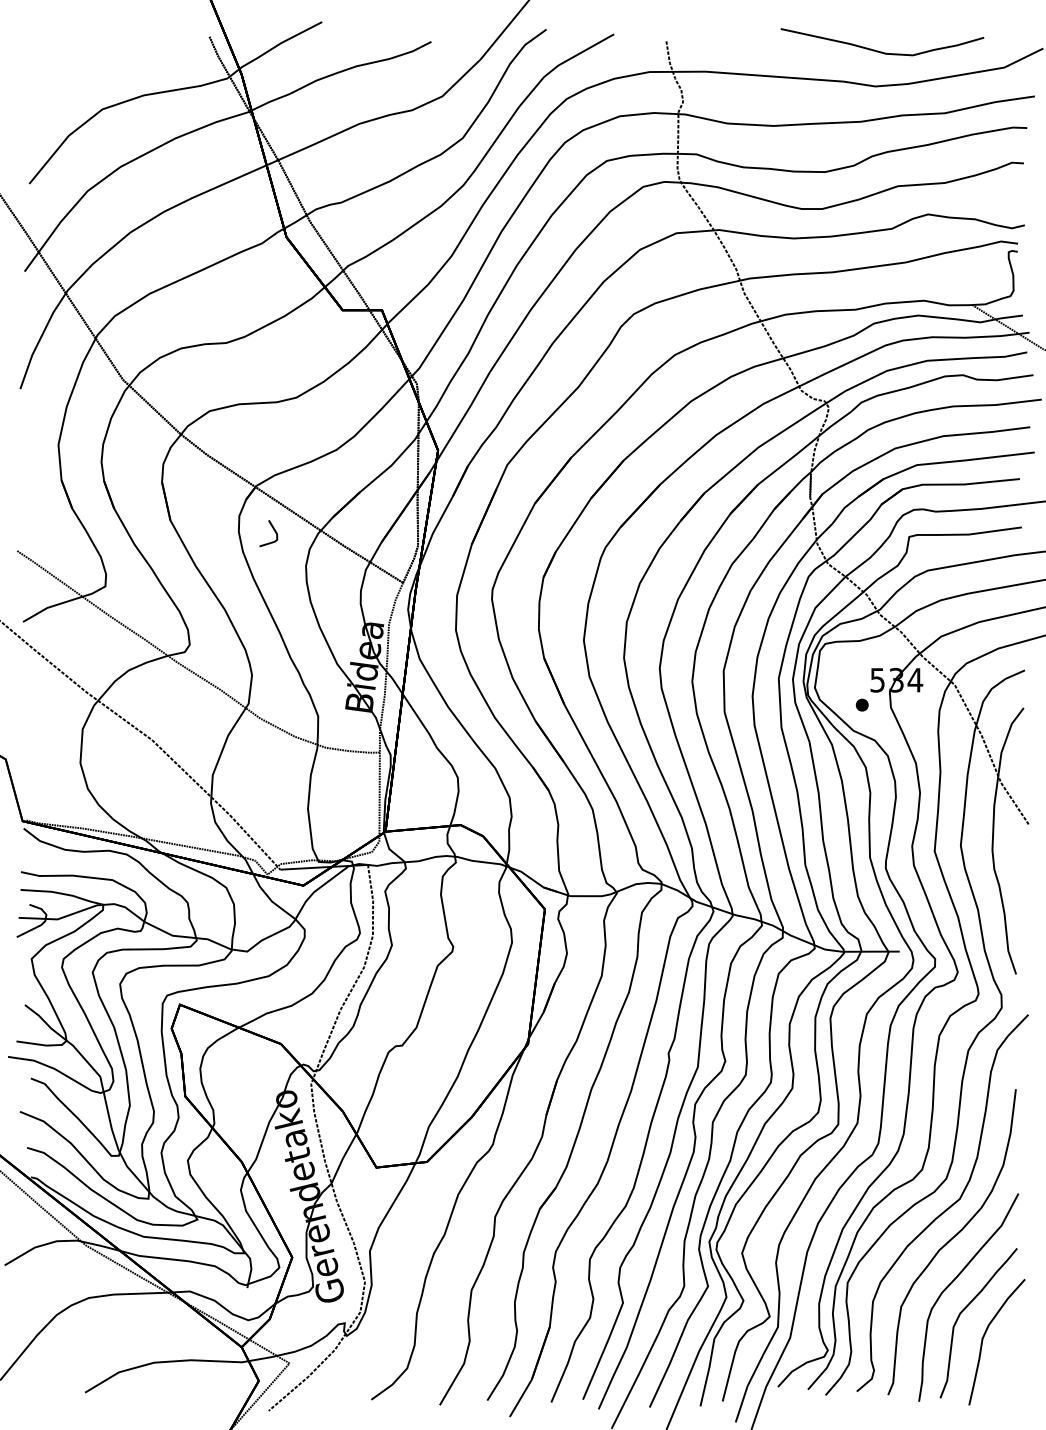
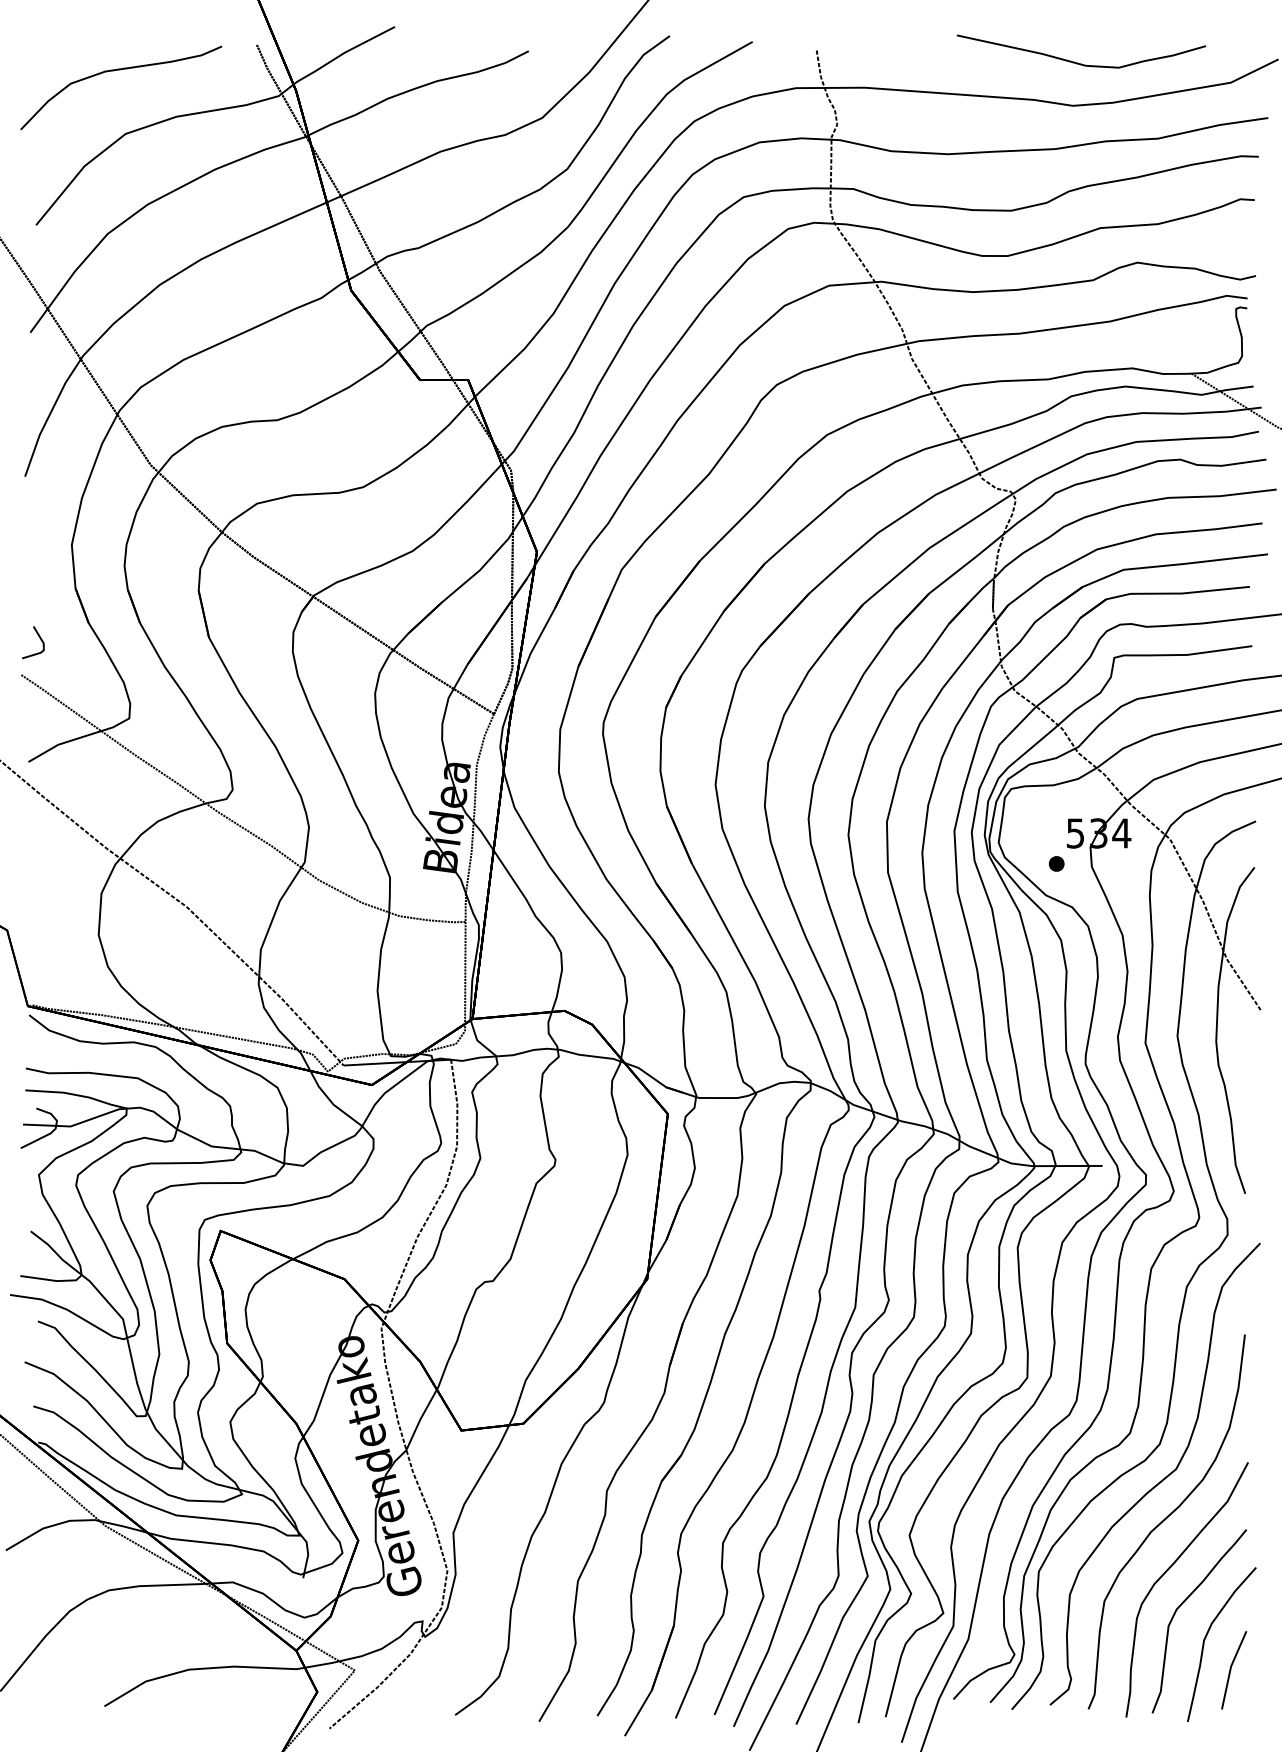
part: (98, 57) -> (120, 70), added
line: (273, 530) -> (39, 638), moved
line: (1004, 1363) -> (1231, 1670), added

